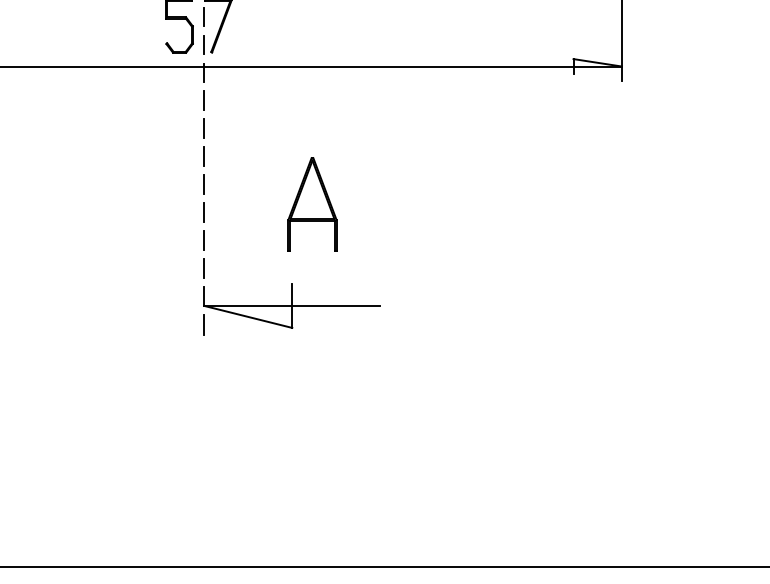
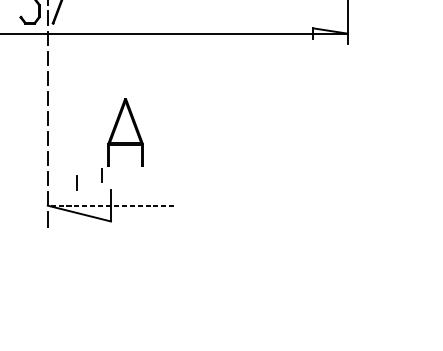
line: (278, 263) -> (101, 175), added
line: (244, 274) -> (76, 183), added
line: (292, 305) -> (111, 205), solid -> dashed

